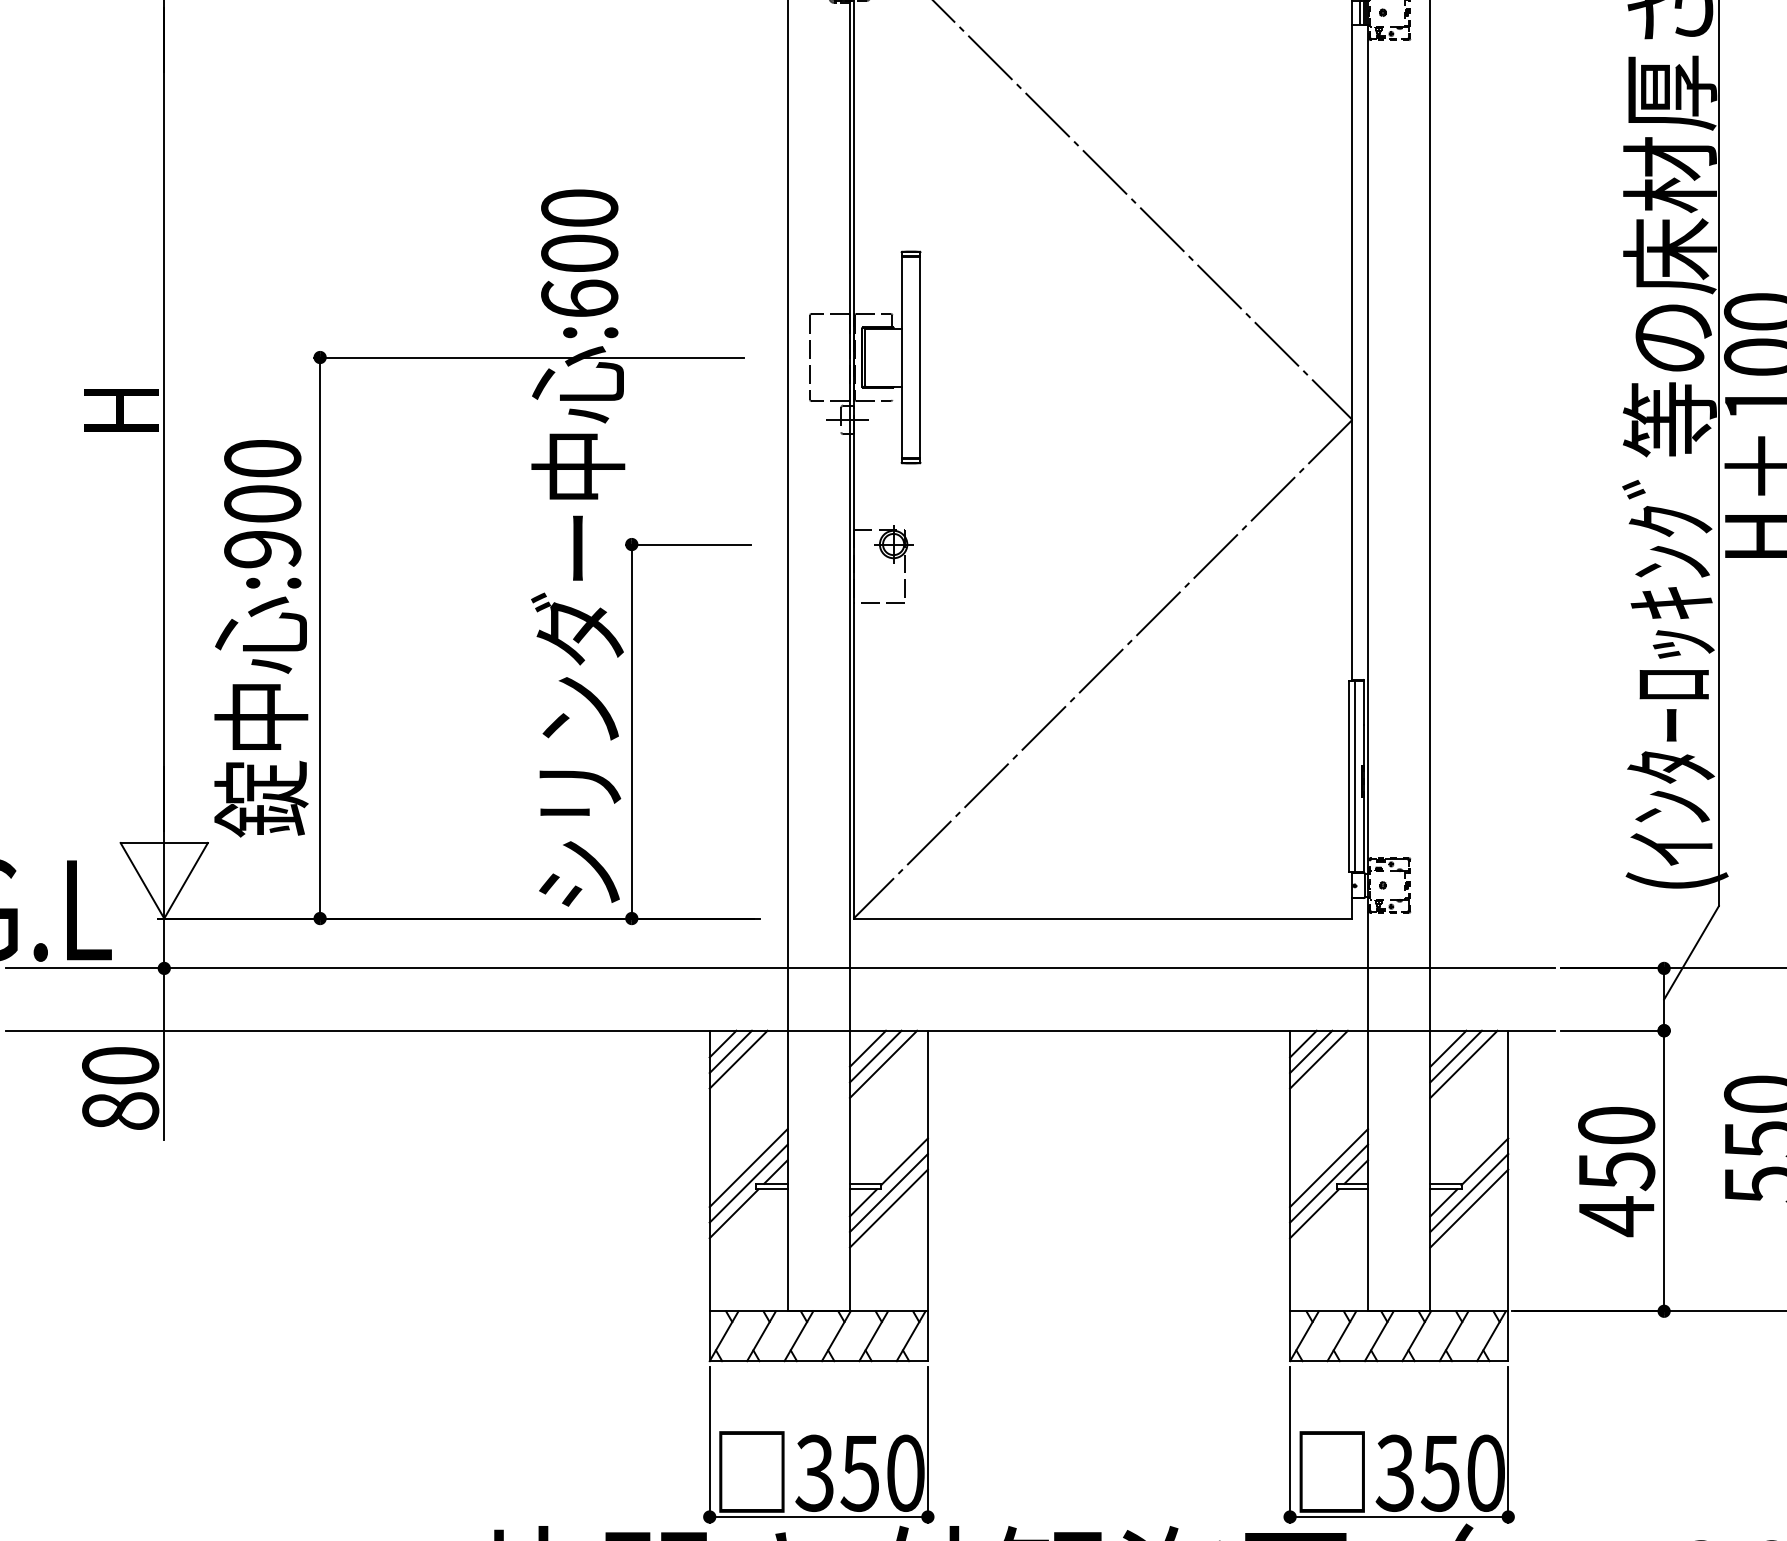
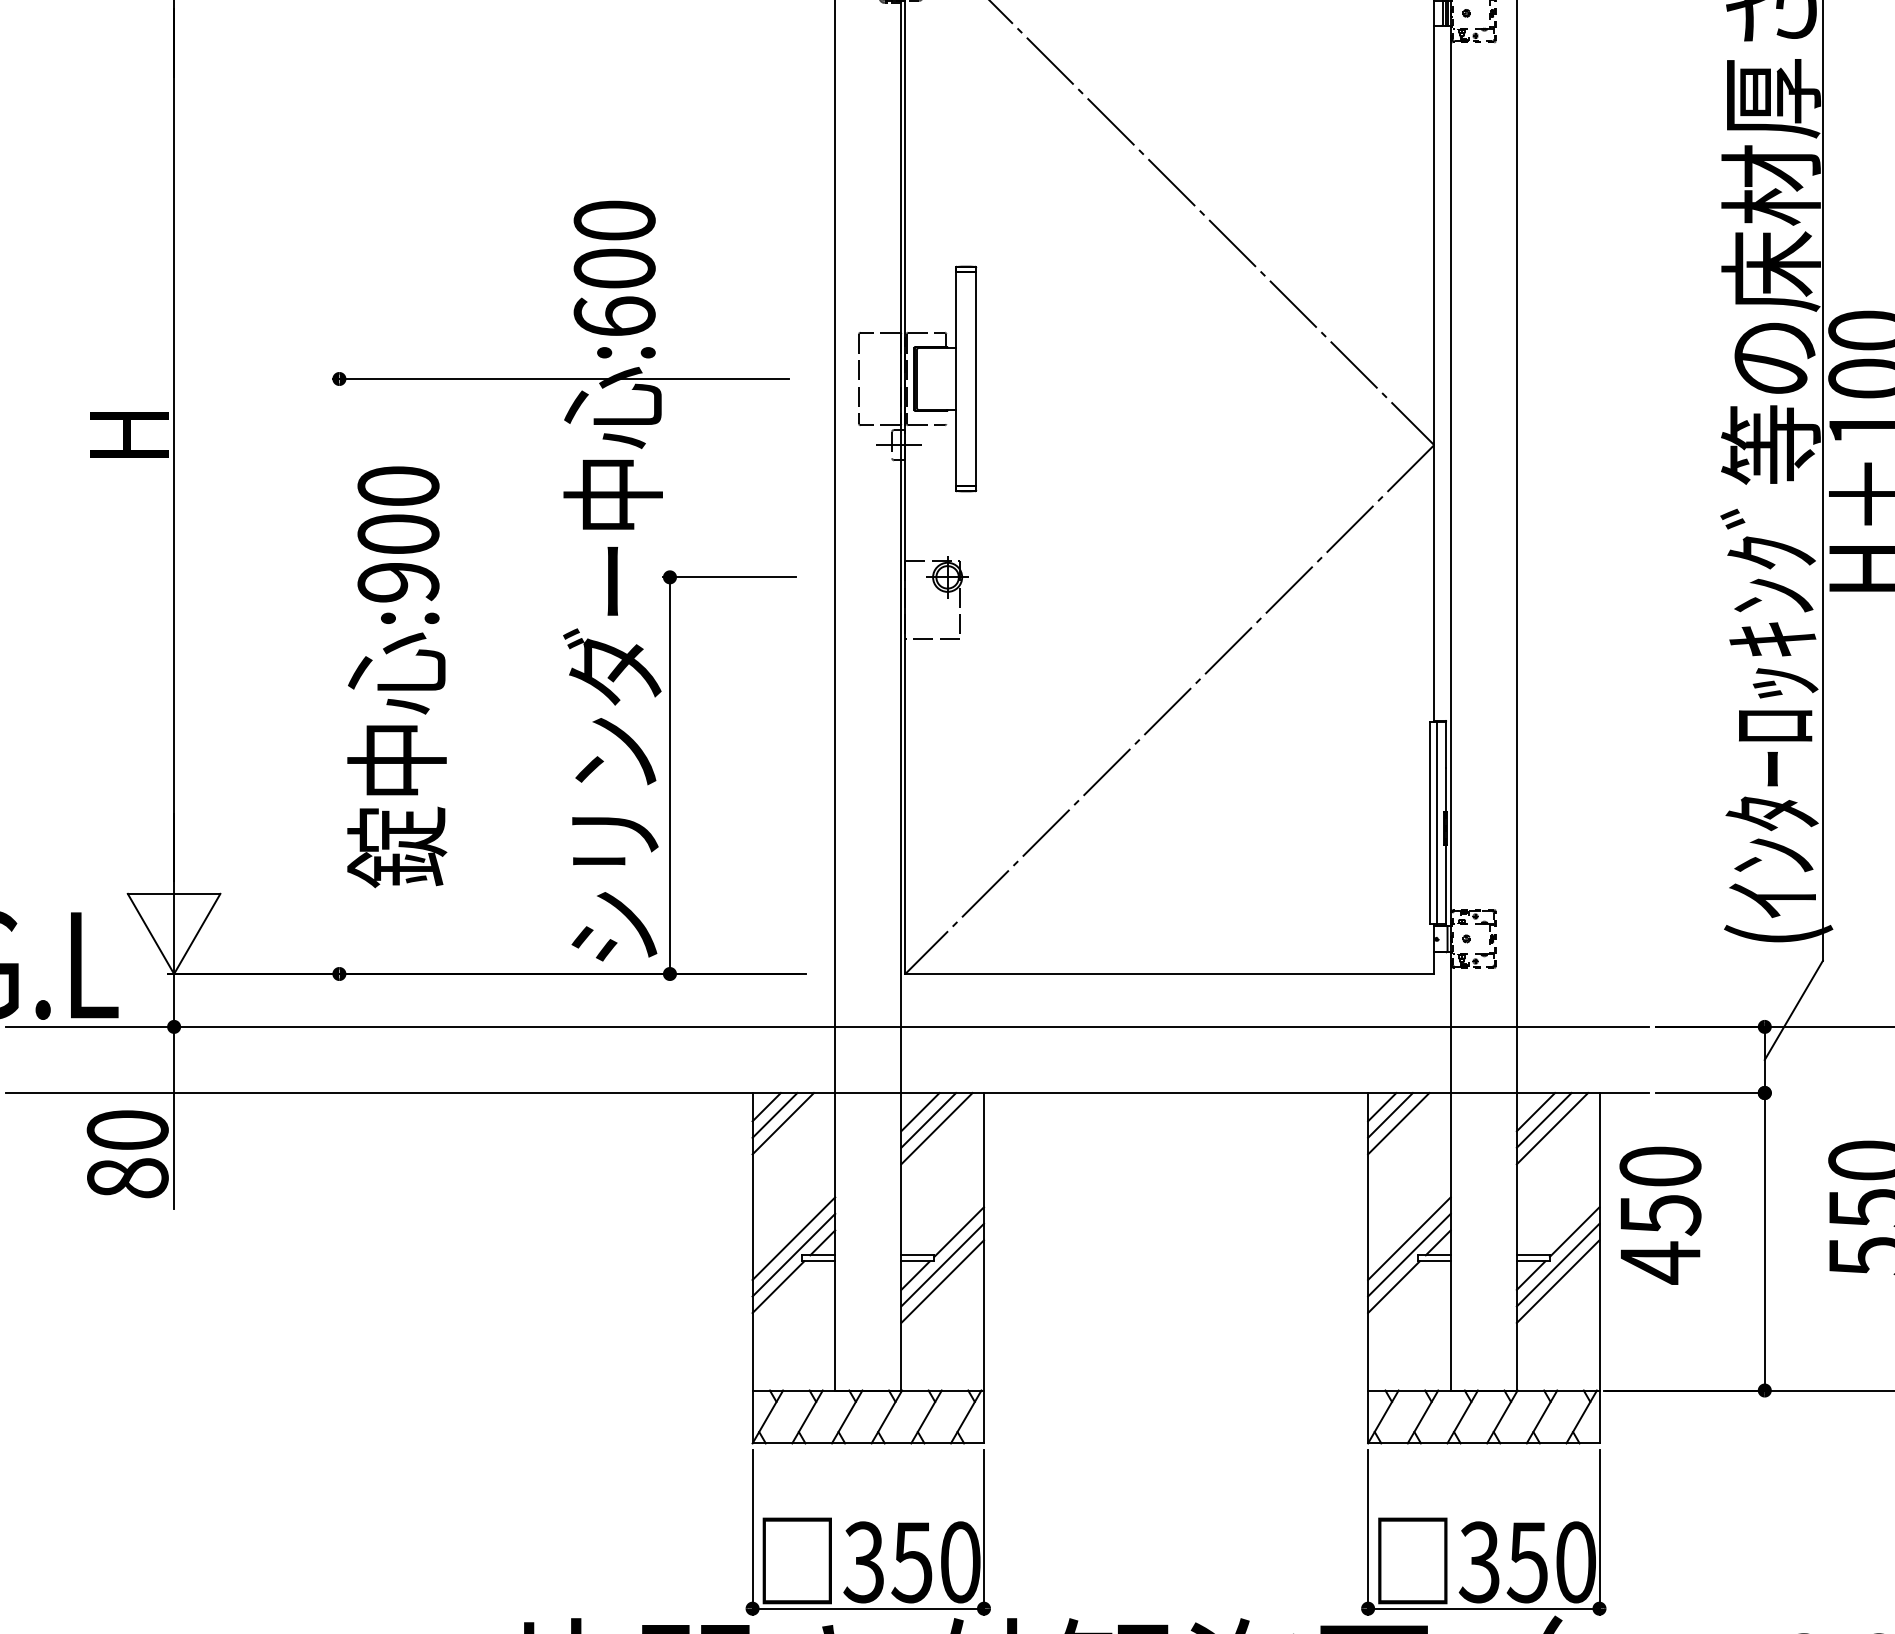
text: (261, 638) -> (397, 677), moved
line: (320, 638) -> (339, 676), removed
text: (1616, 1171) -> (1660, 1215), moved

